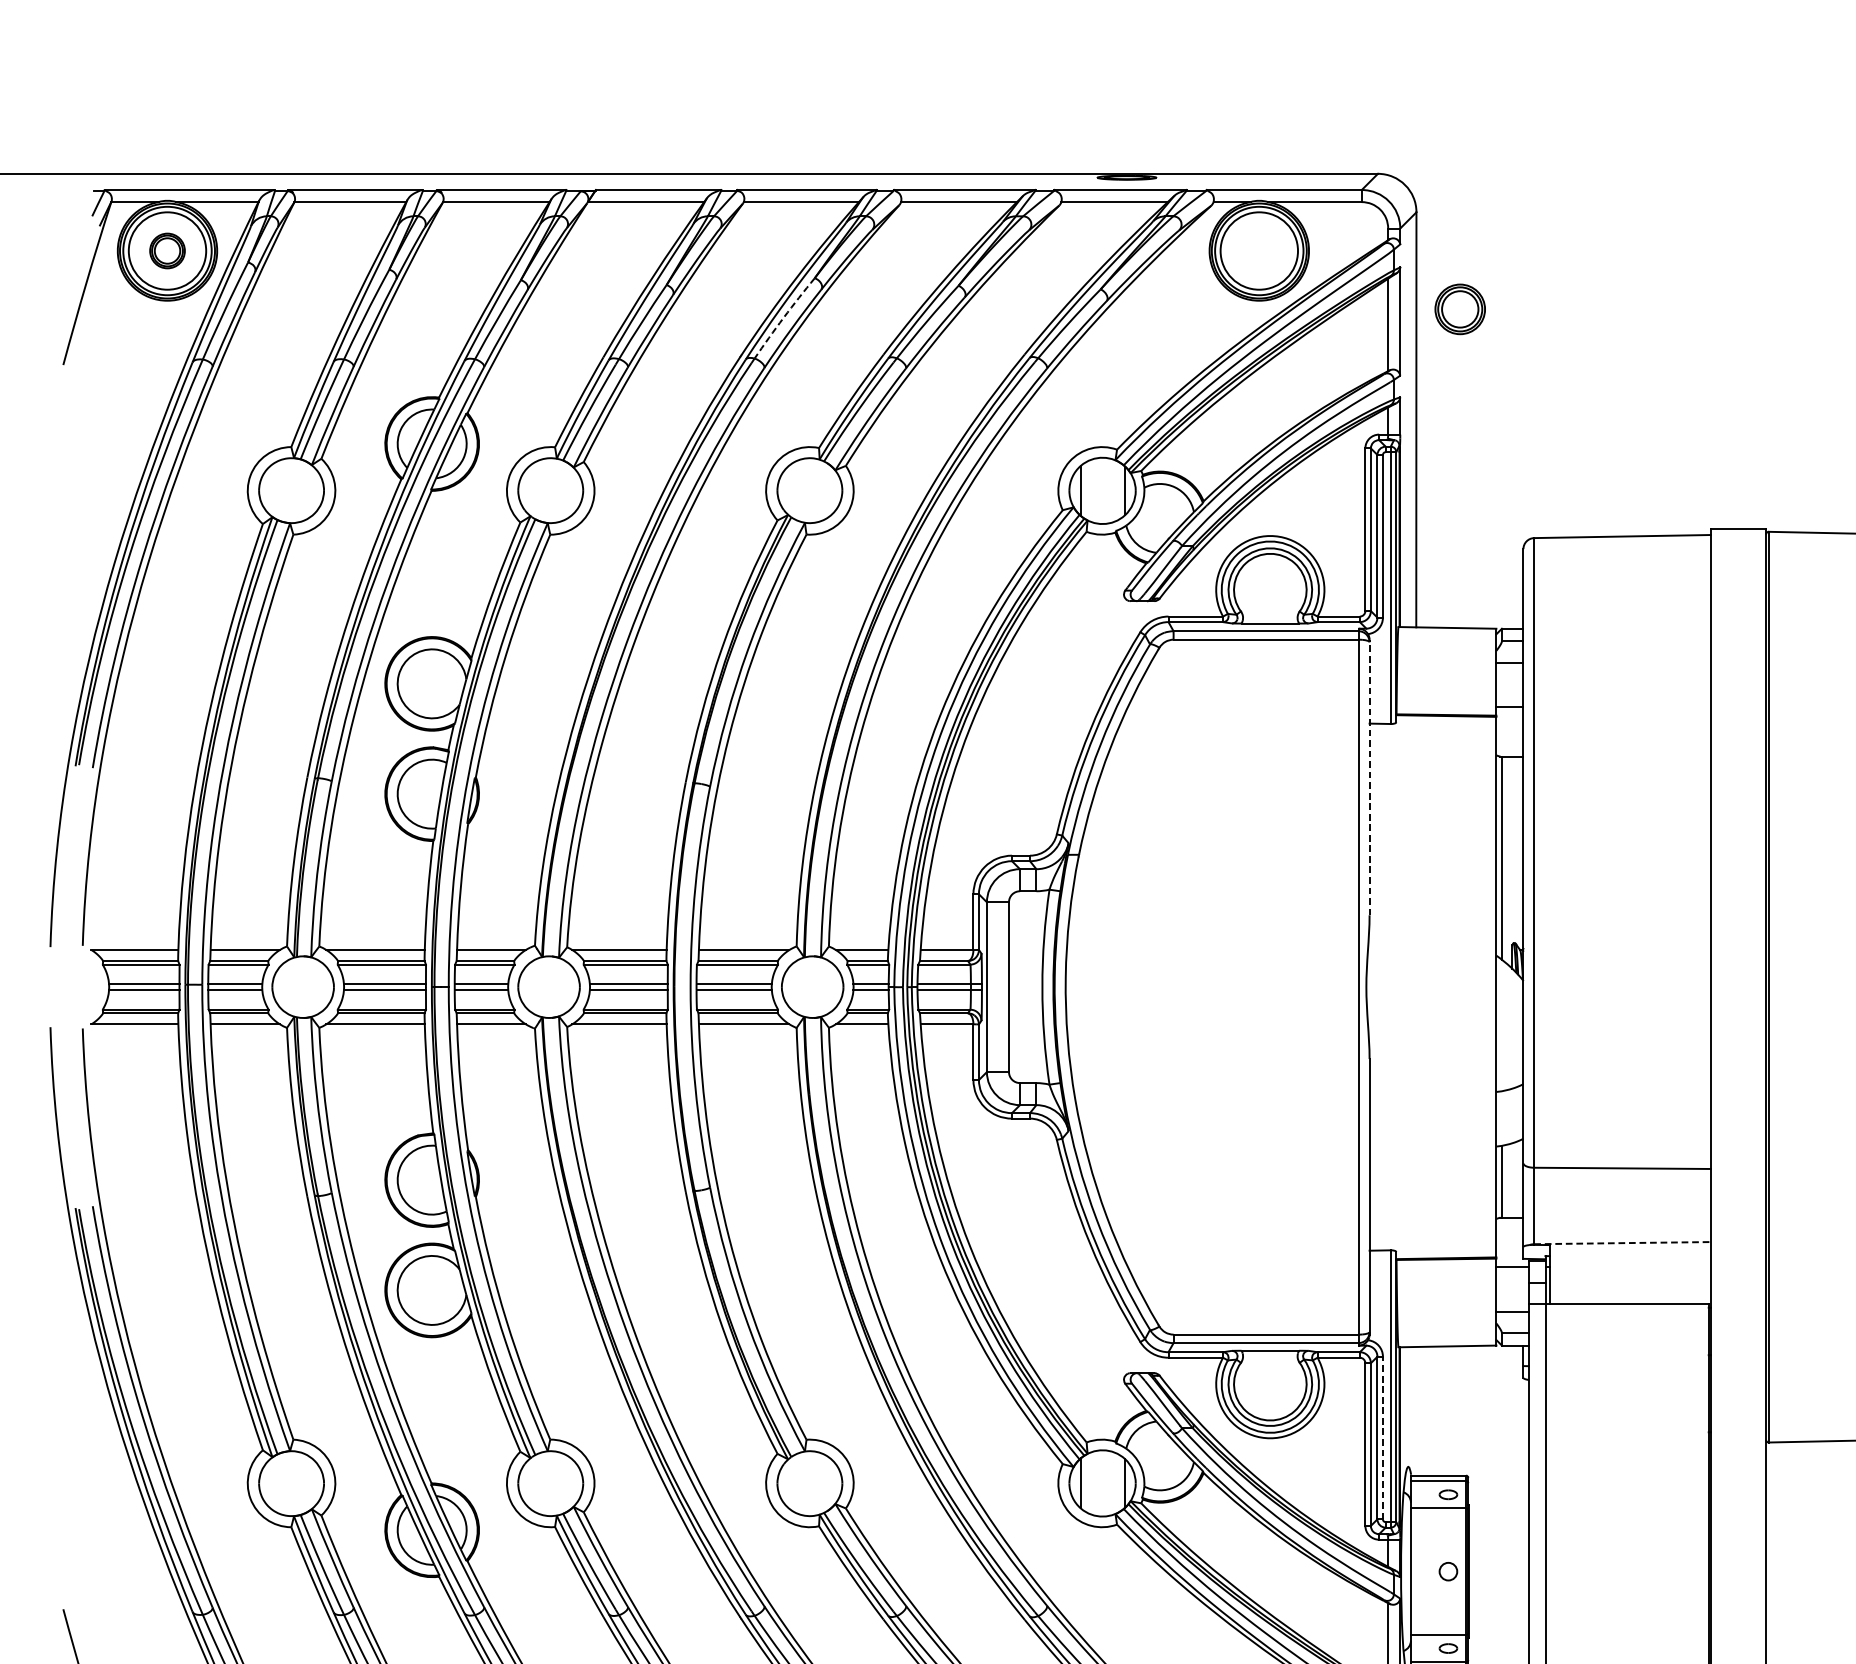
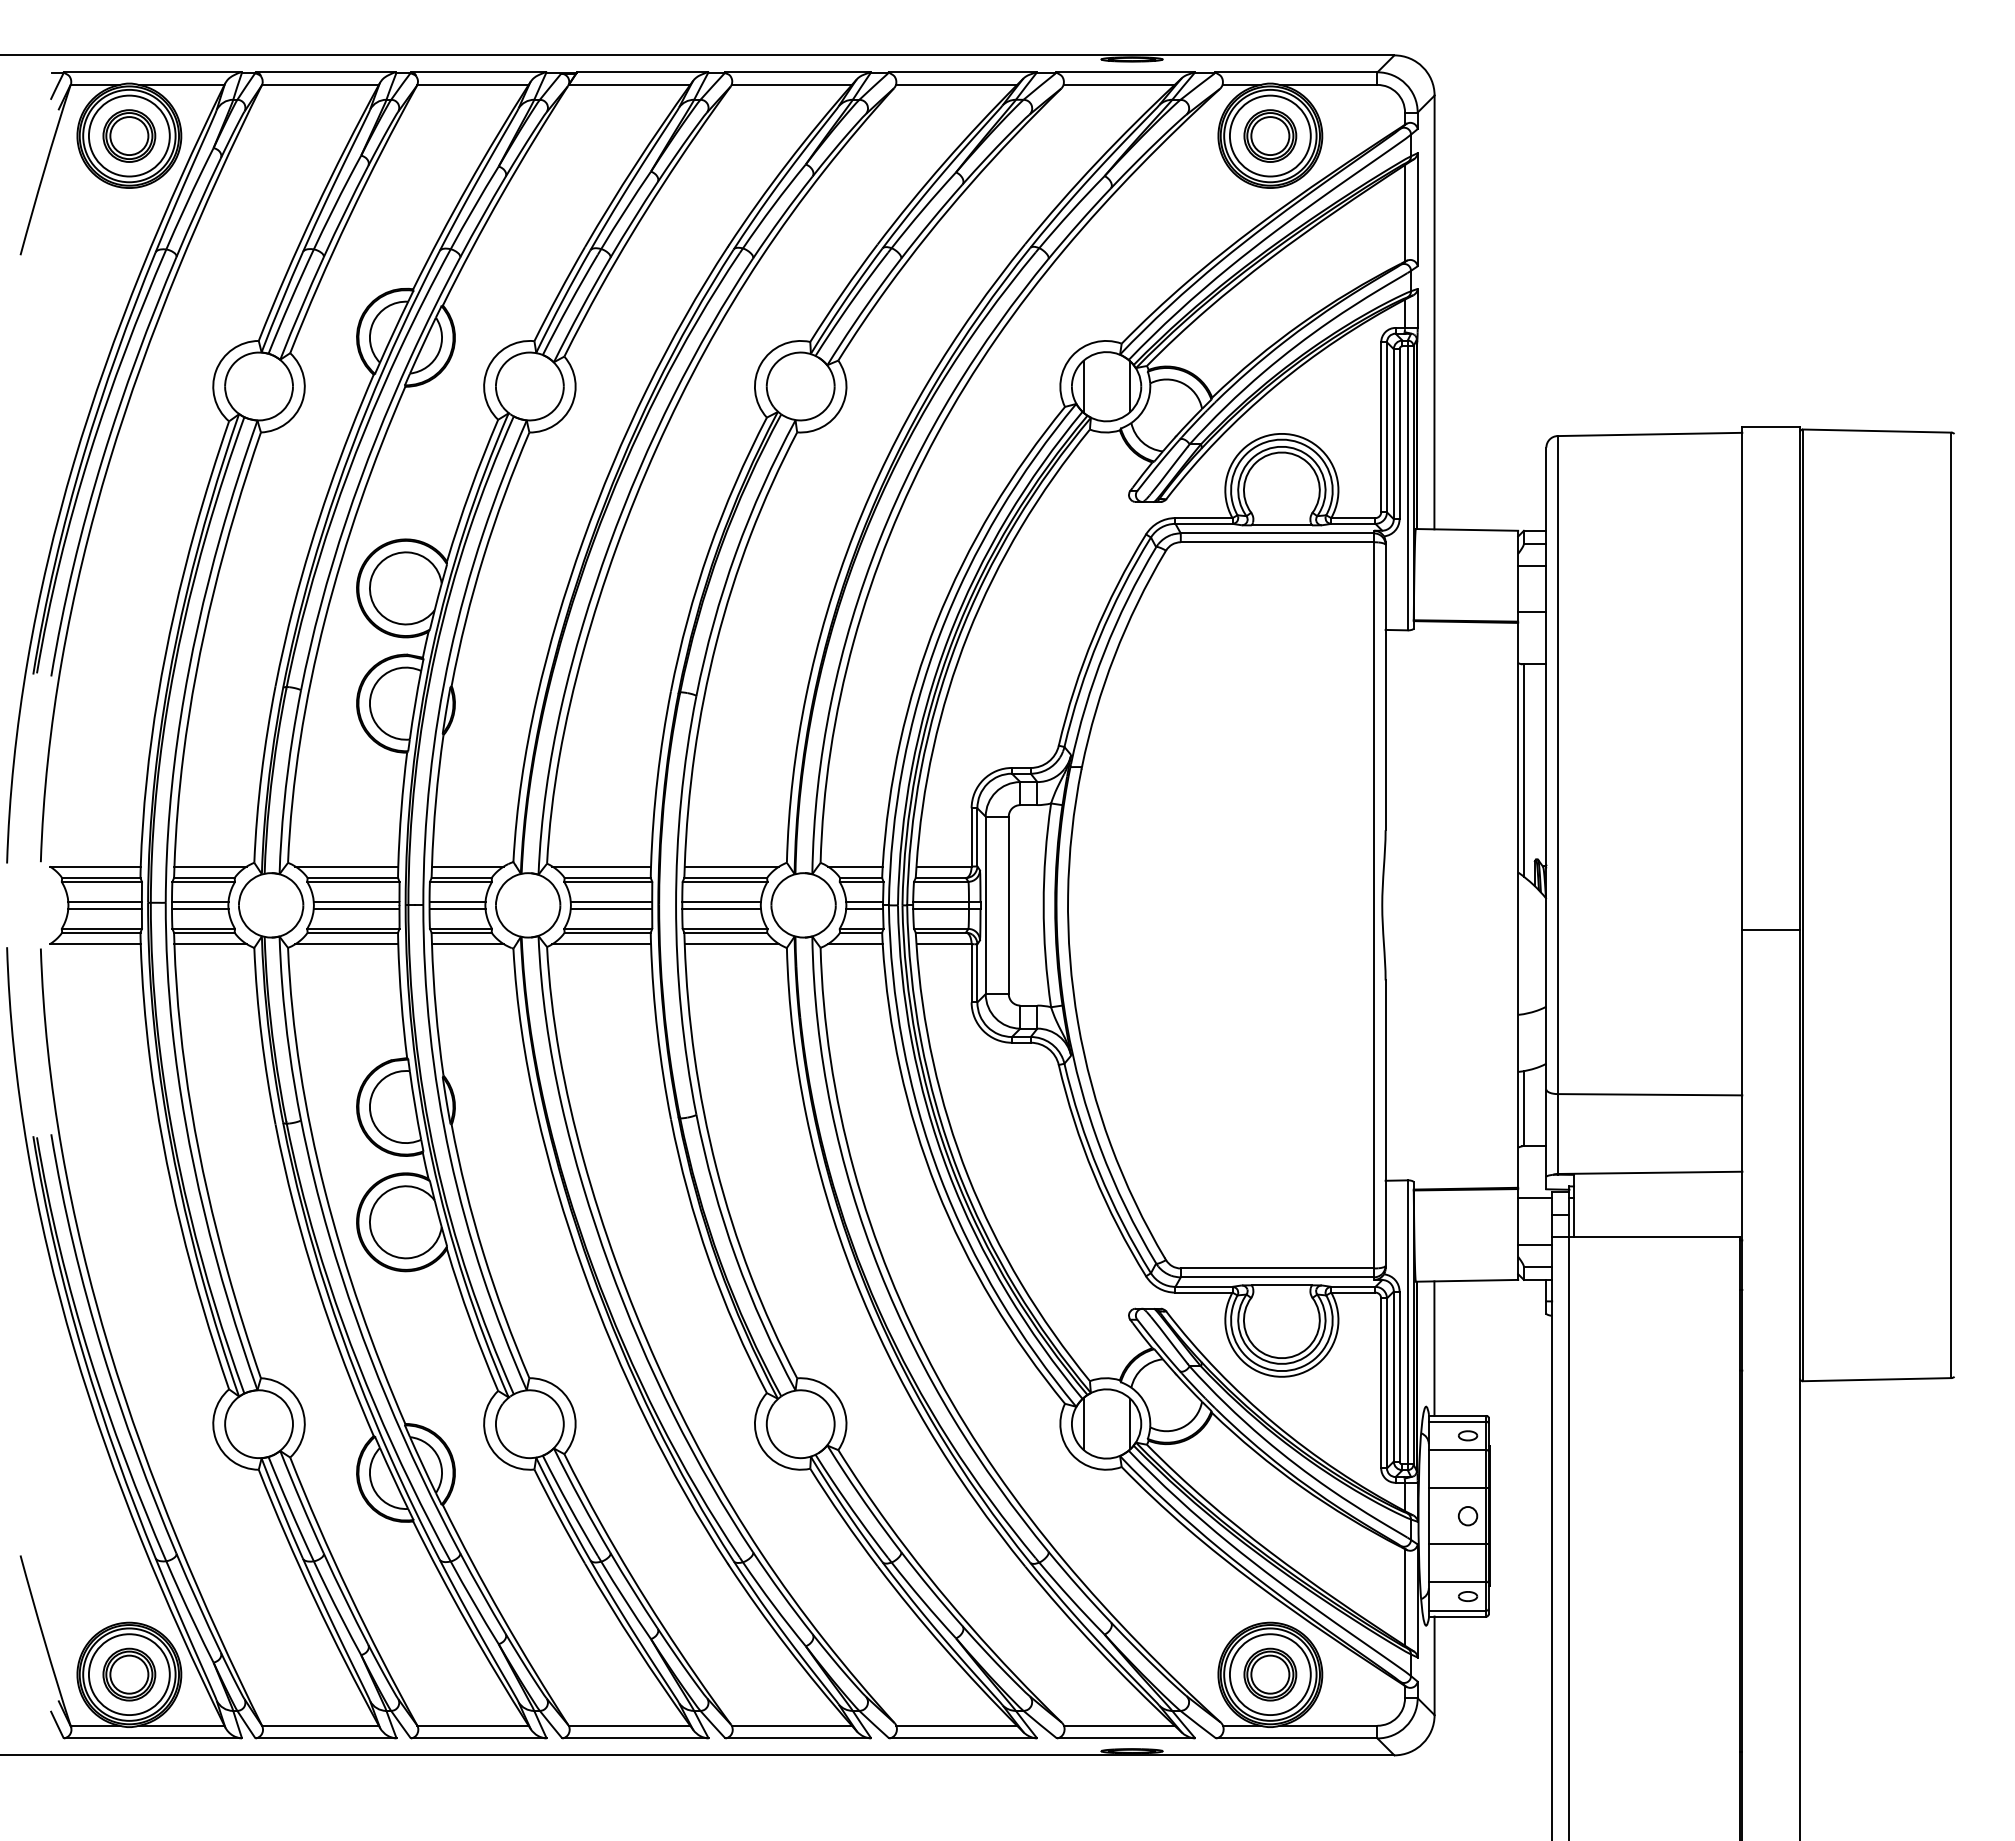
part: (167, 250) -> (129, 135), size x1.43
part: (1460, 308) -> (1270, 135), moved
arc: (783, 317) -> (773, 205), dashed -> solid
line: (1369, 777) -> (1385, 686), dashed -> solid
line: (1737, 1011) -> (1770, 930), added
line: (1623, 1242) -> (1650, 1172), dashed -> solid
line: (1416, 1411) -> (1434, 1348), added
line: (1382, 1437) -> (1399, 1376), dashed -> solid
line: (1439, 1544) -> (1458, 1487), added
line: (1439, 1598) -> (1458, 1544), added

